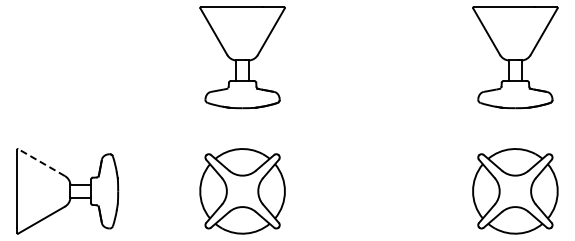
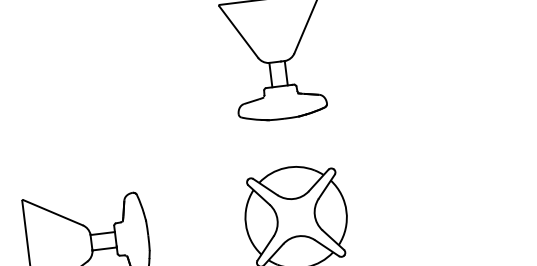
line: (41, 162) -> (52, 212), dashed -> solid

